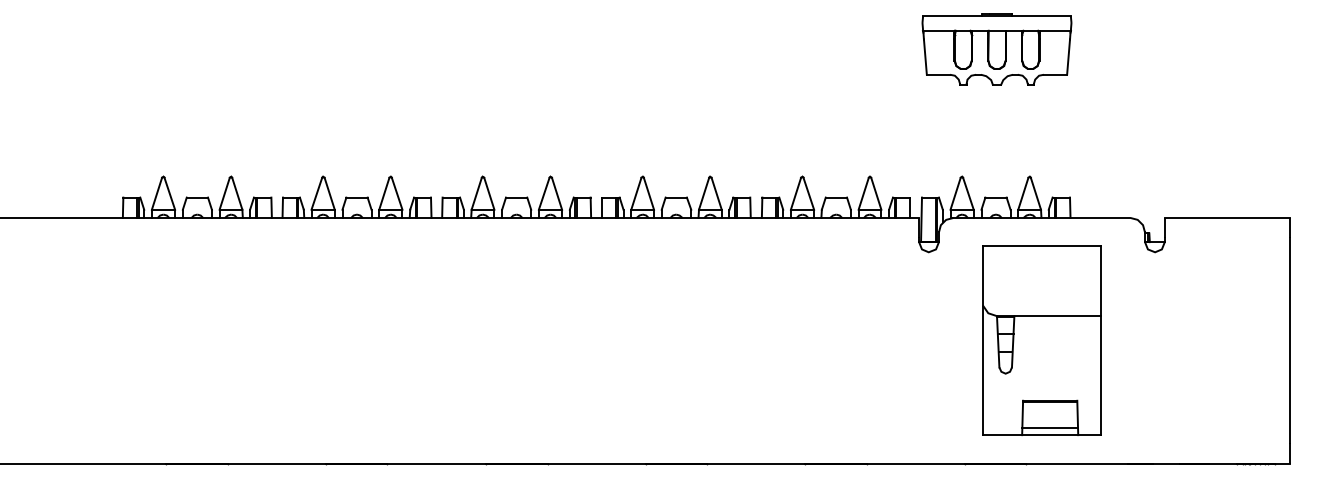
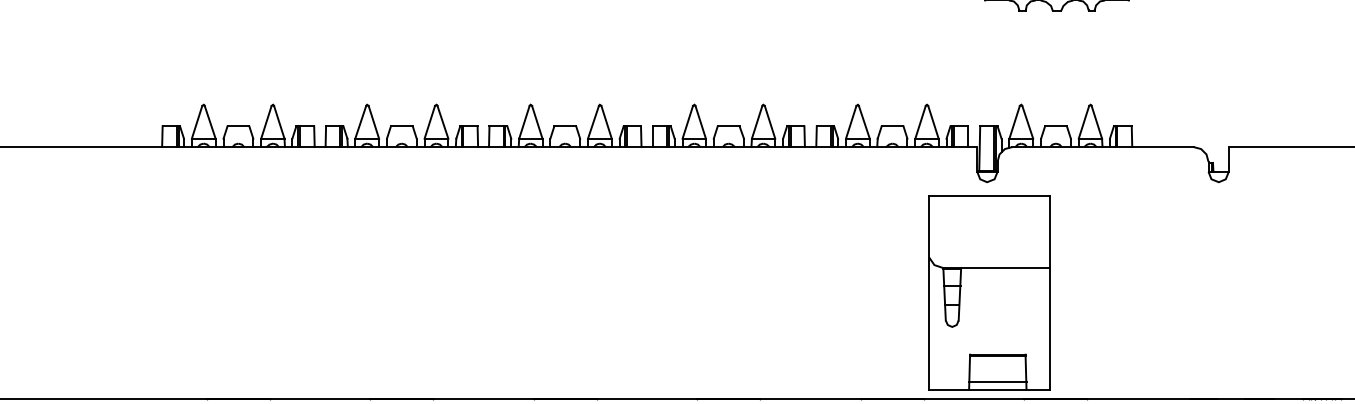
part: (1041, 340) -> (988, 292), moved

